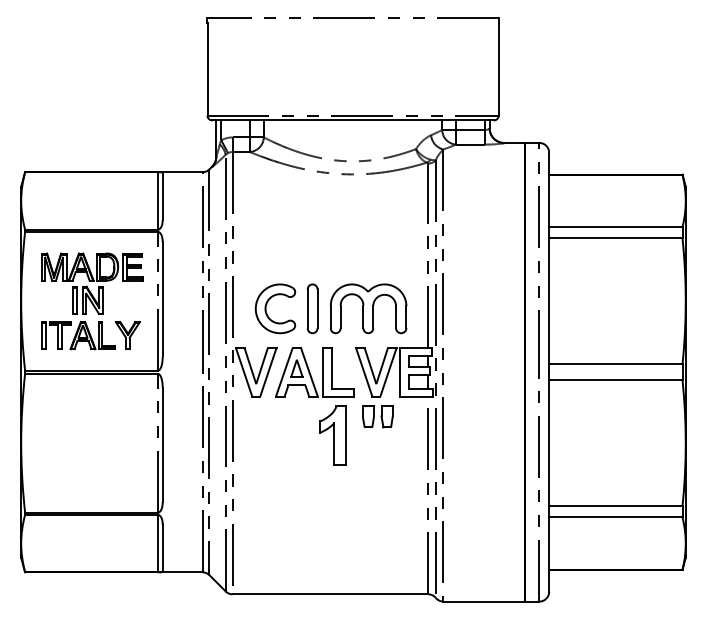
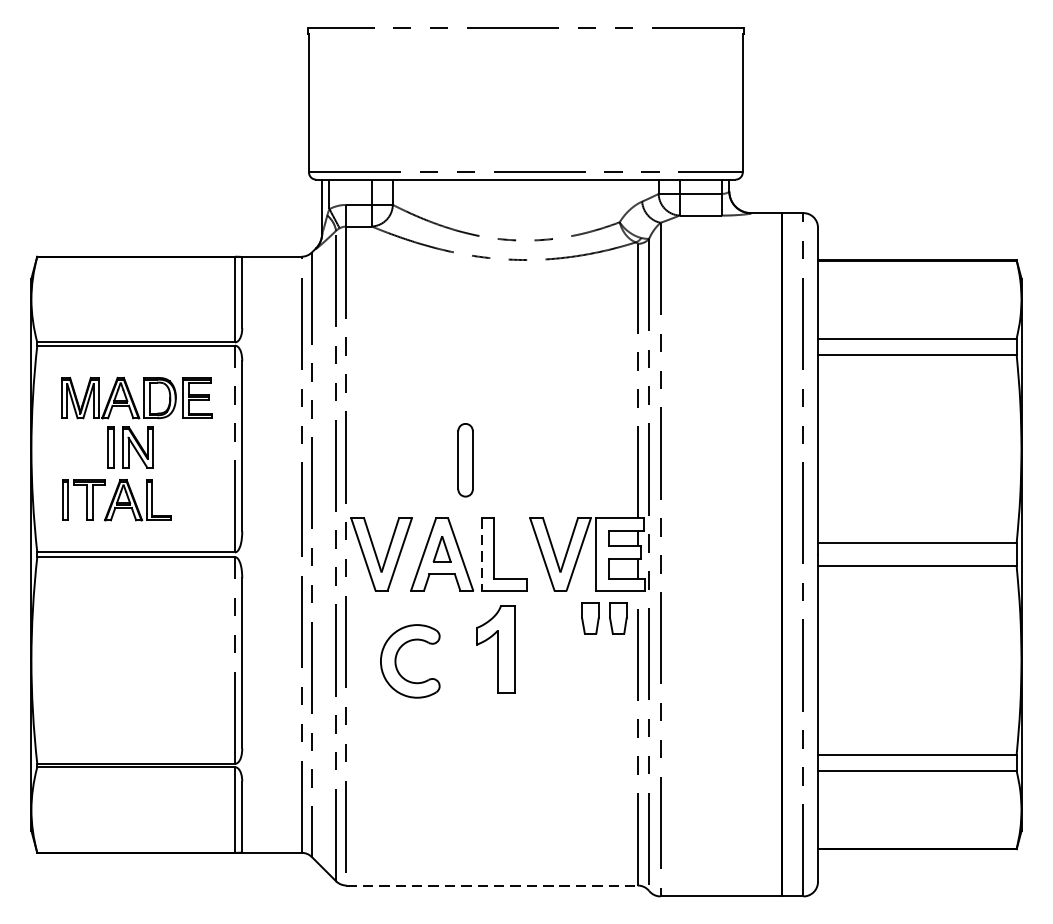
part: (267, 304) -> (398, 654), moved
part: (368, 308) -> (548, 459), removed
part: (127, 335) -> (189, 499), removed
line: (323, 372) -> (481, 555), solid -> dashed
part: (377, 416) -> (603, 617), moved
line: (330, 594) -> (492, 885), solid -> dashed

